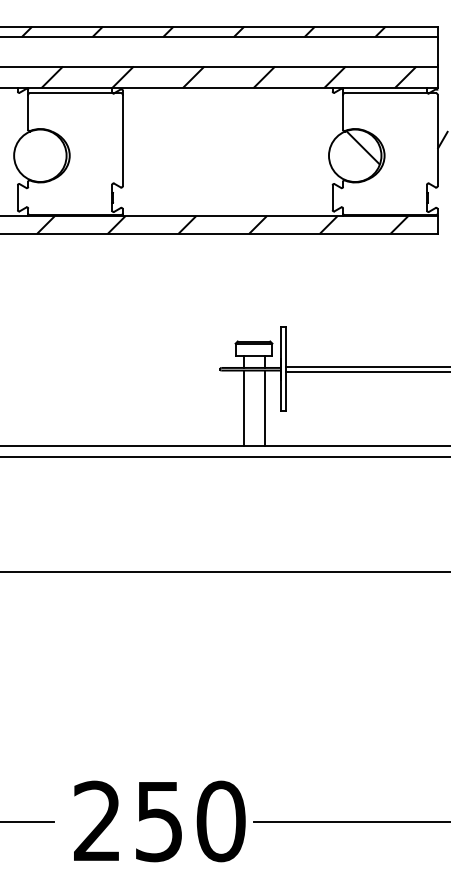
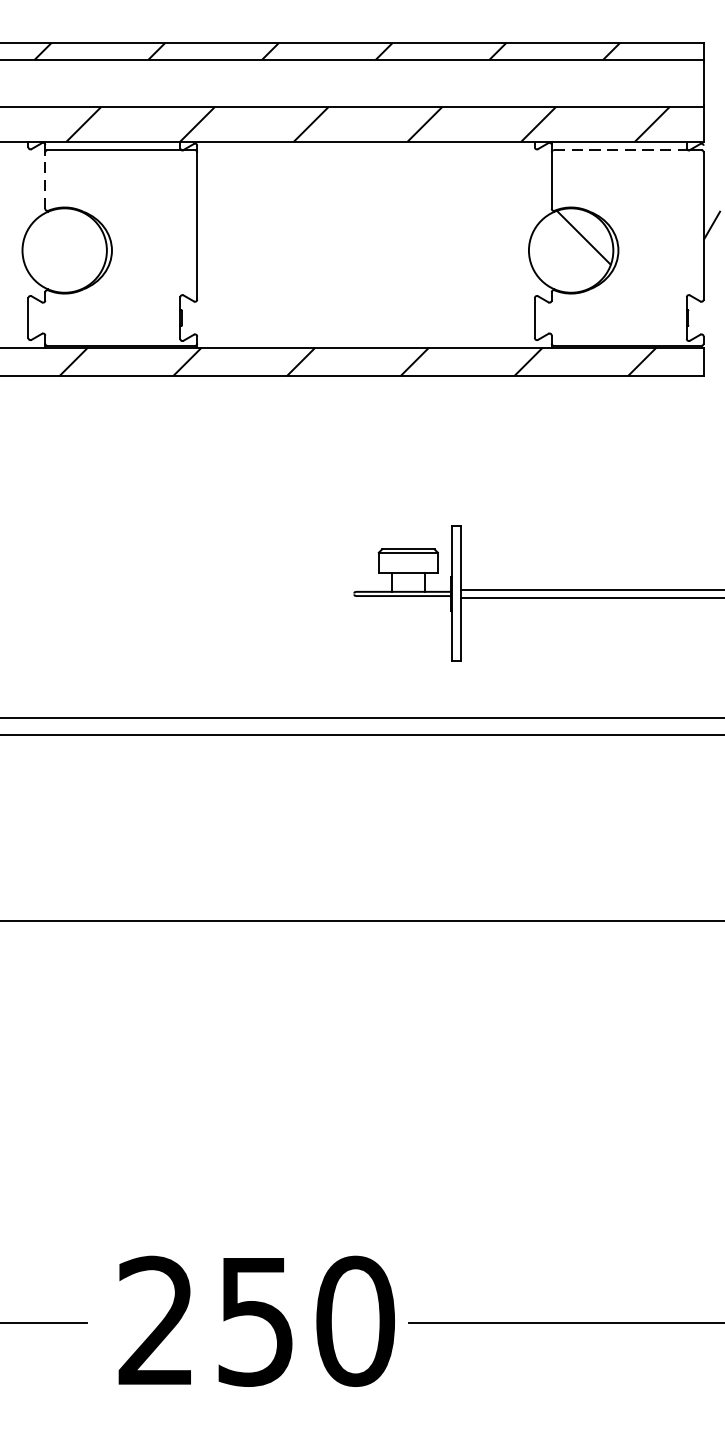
line: (386, 93) -> (621, 150), solid -> dashed
line: (28, 112) -> (45, 180), solid -> dashed
line: (243, 408) -> (391, 657), removed
line: (264, 408) -> (425, 657), removed

